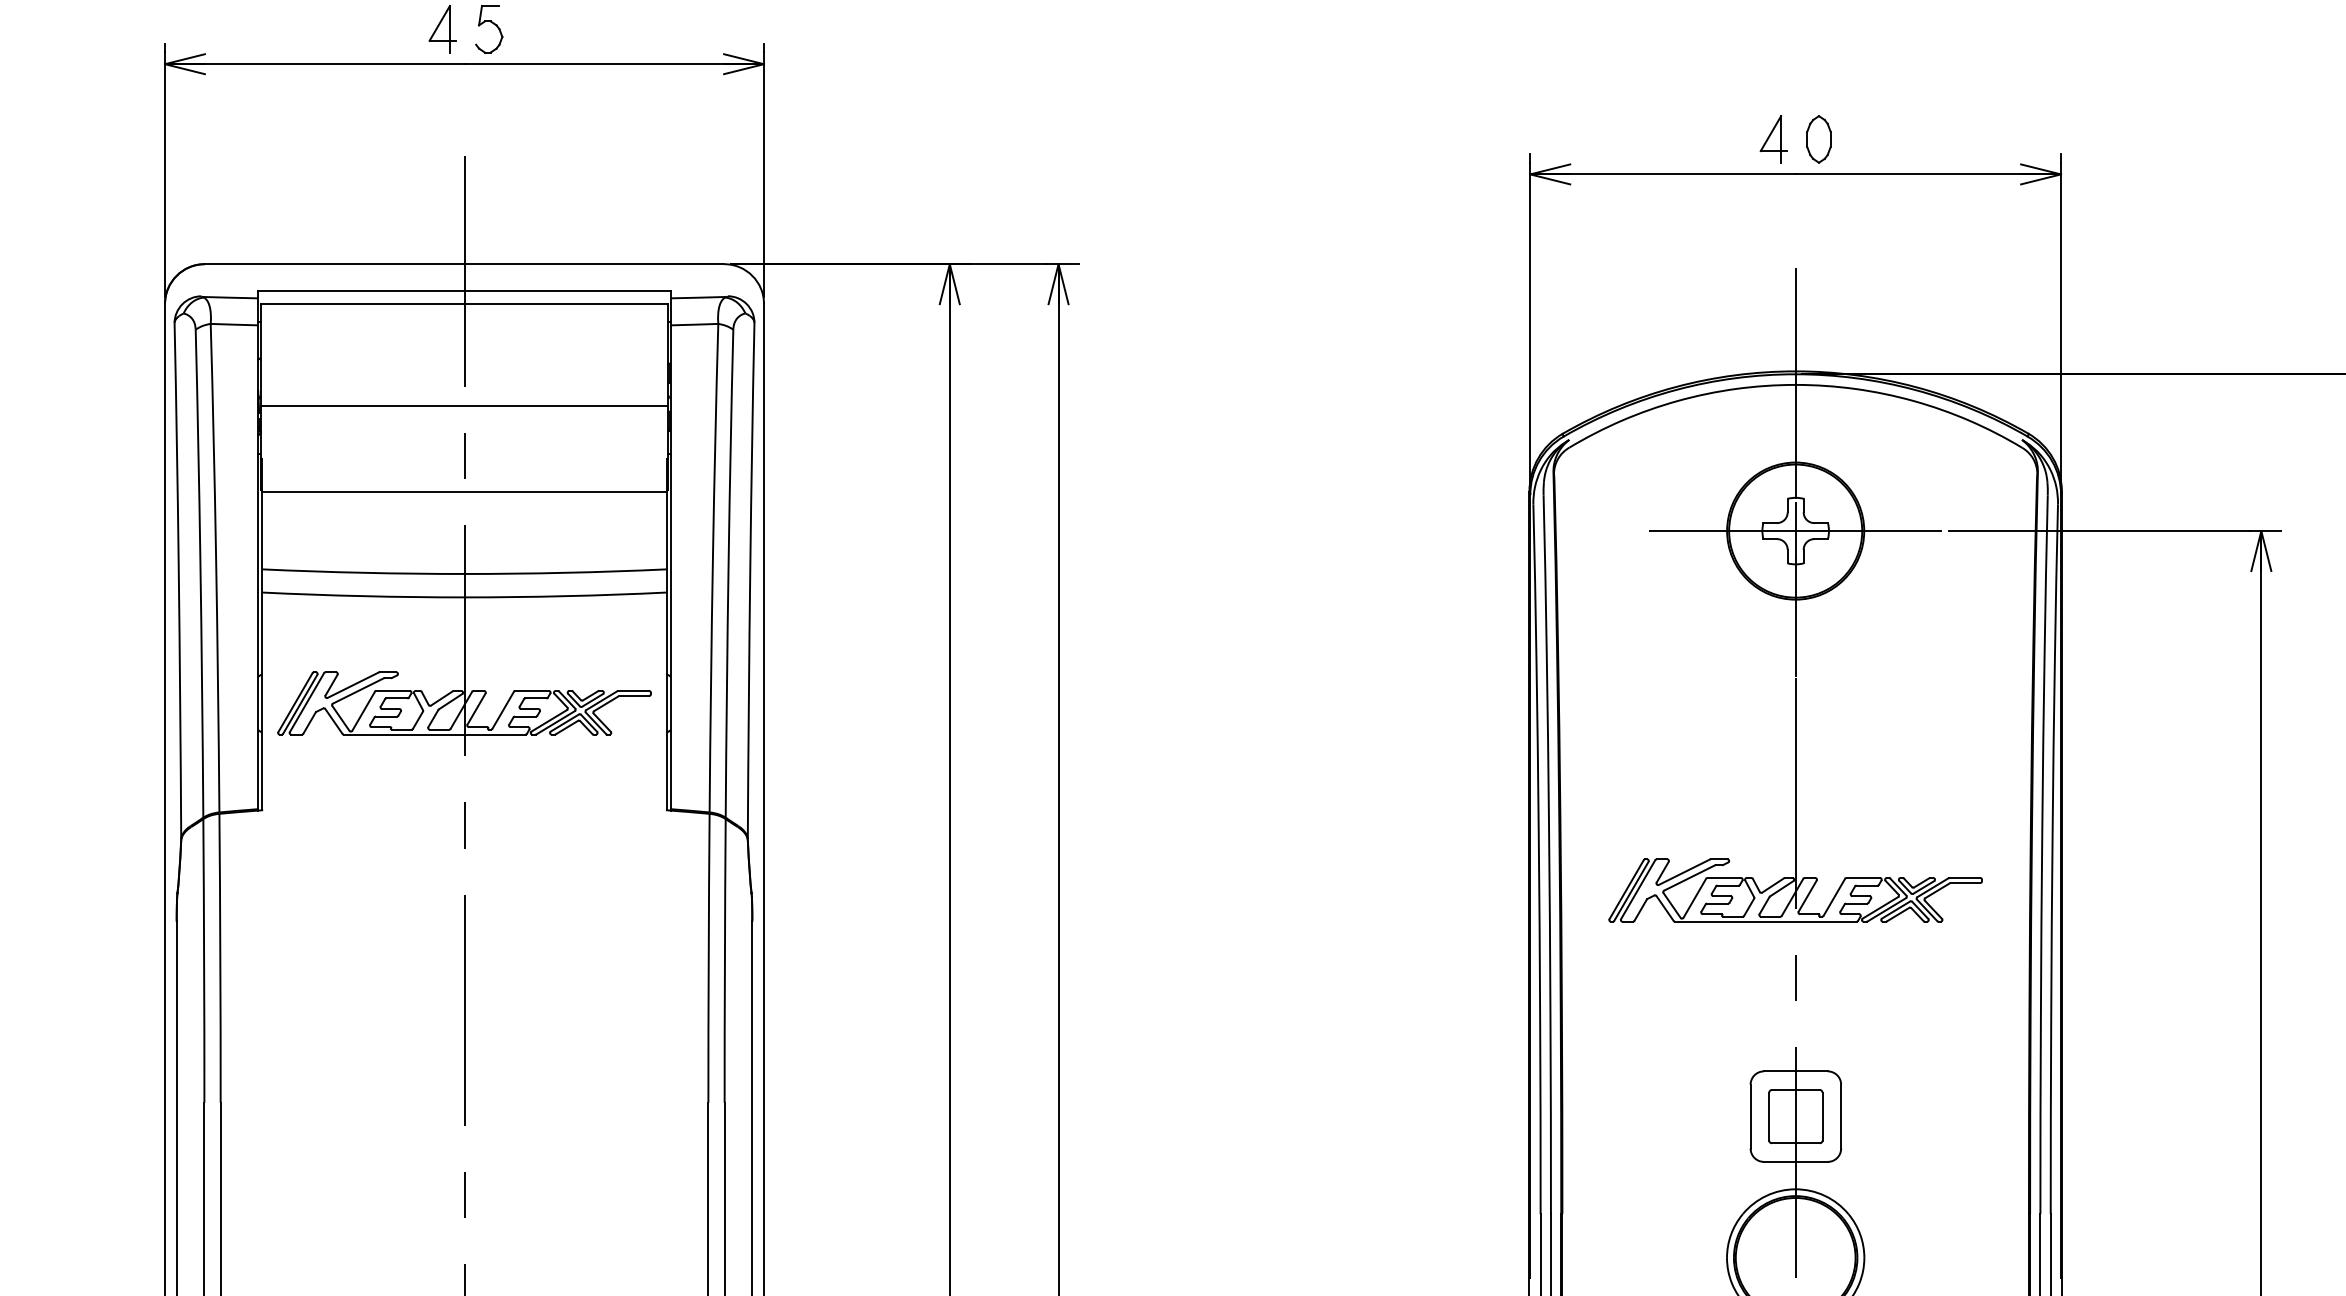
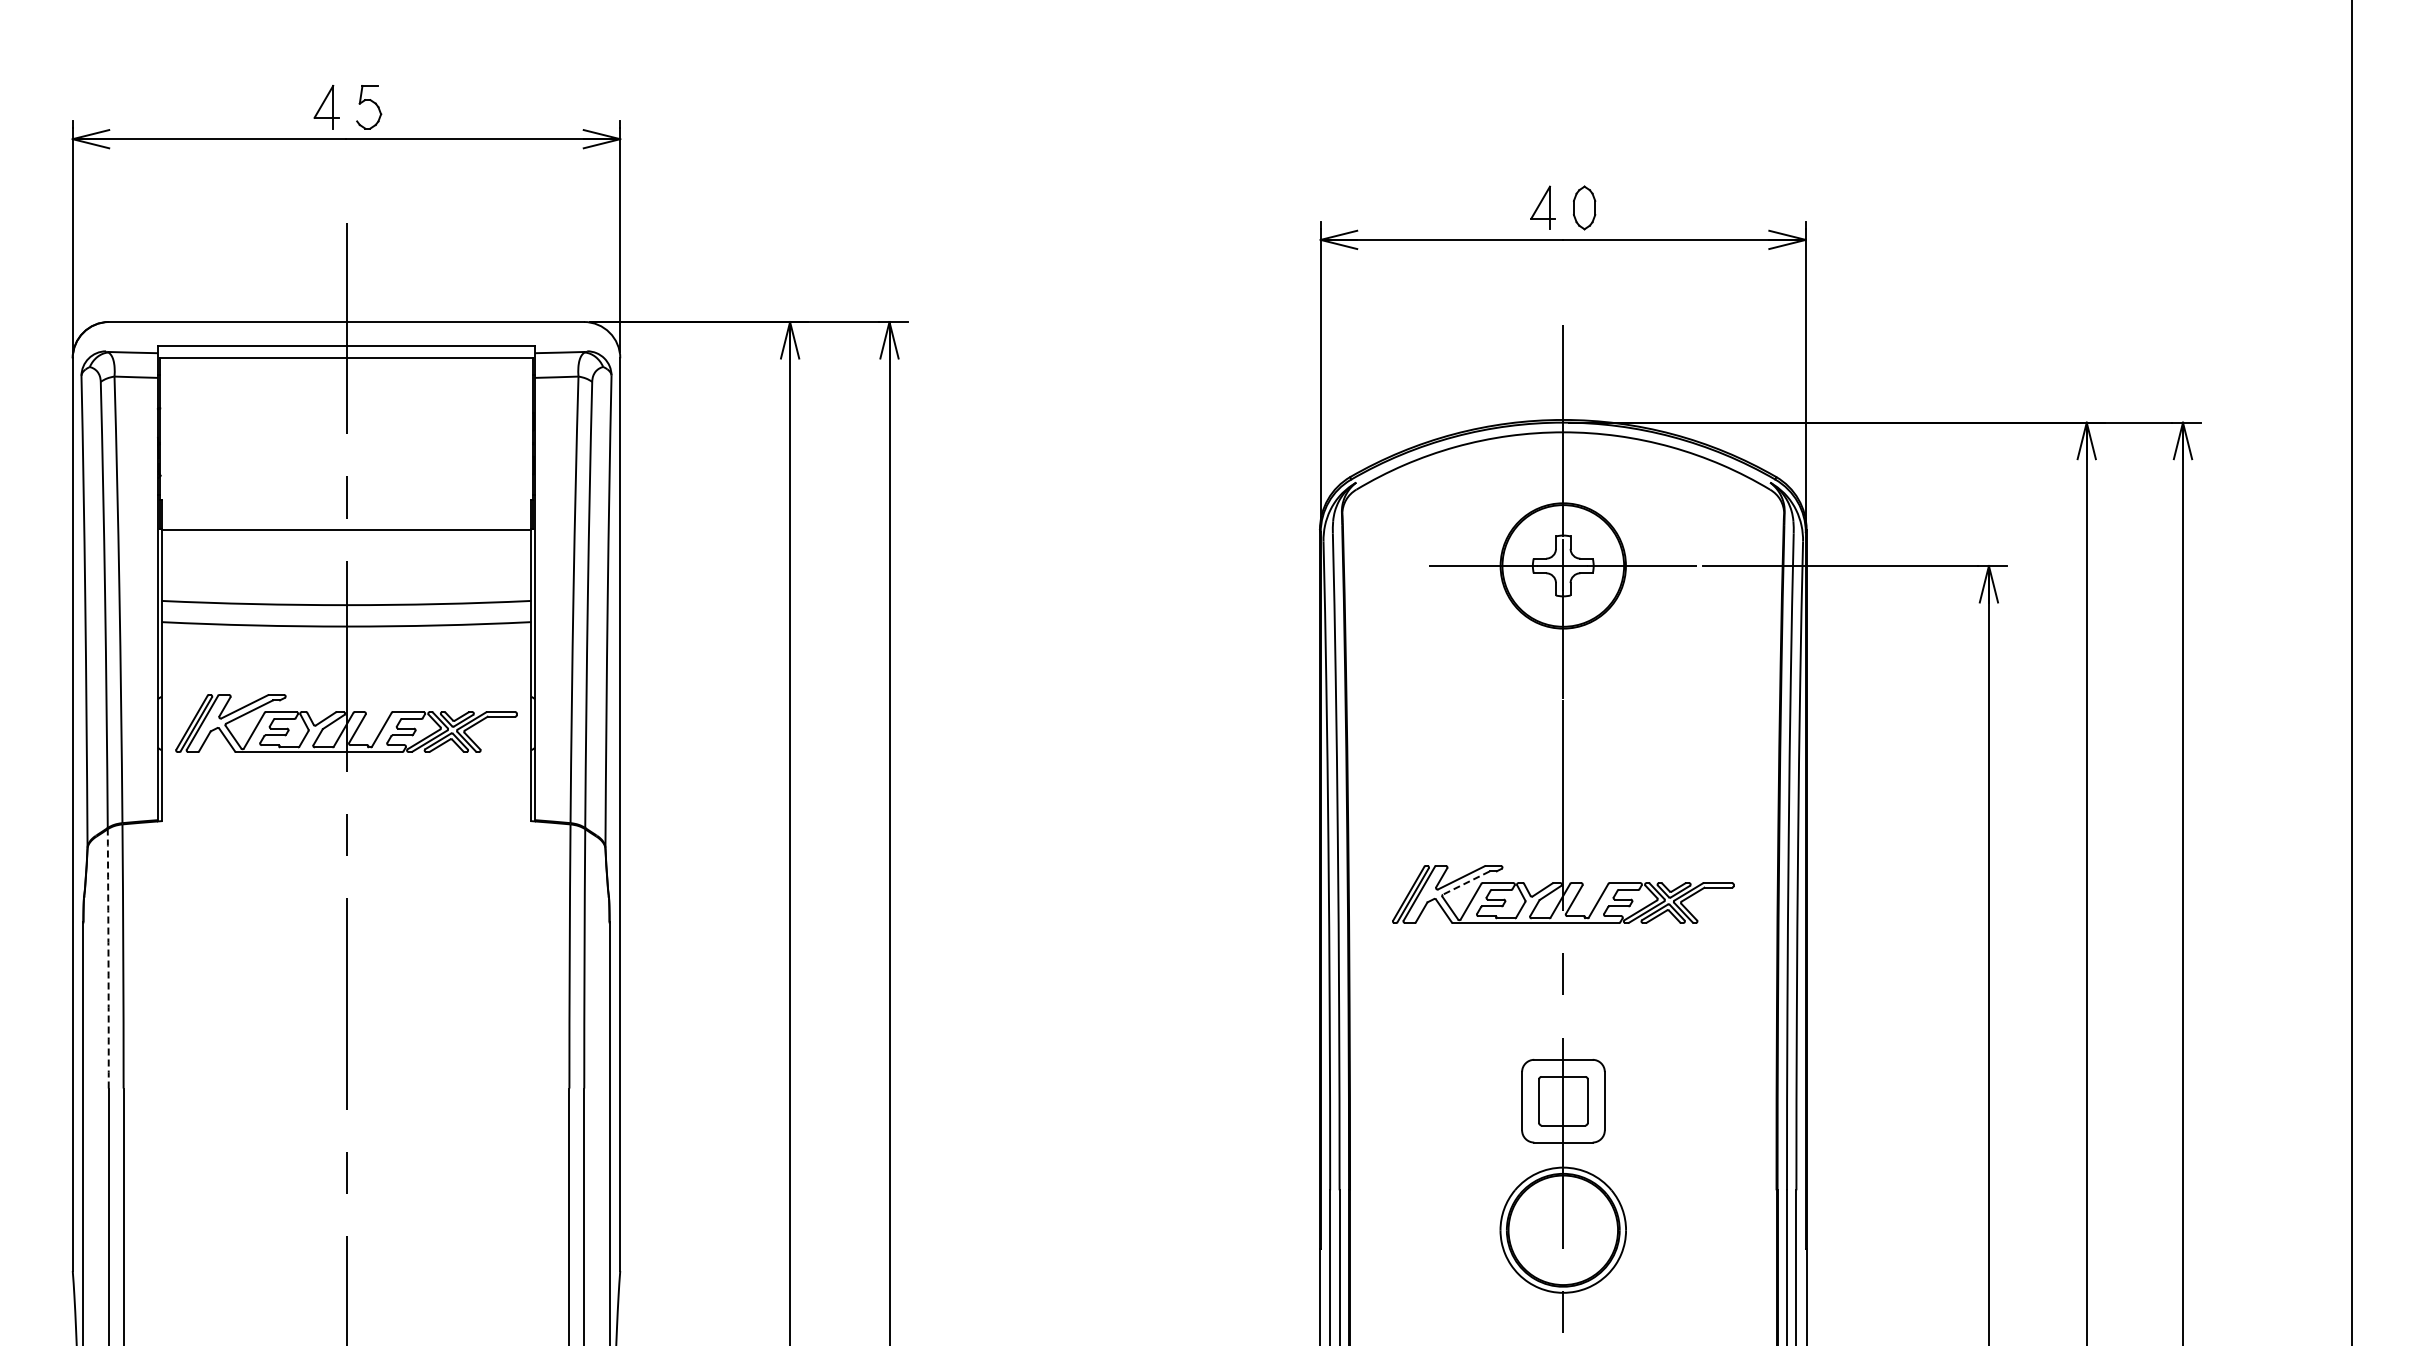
line: (464, 406) -> (346, 452), removed
line: (1689, 878) -> (1466, 883), solid -> dashed
arc: (204, 960) -> (108, 958), solid -> dashed

